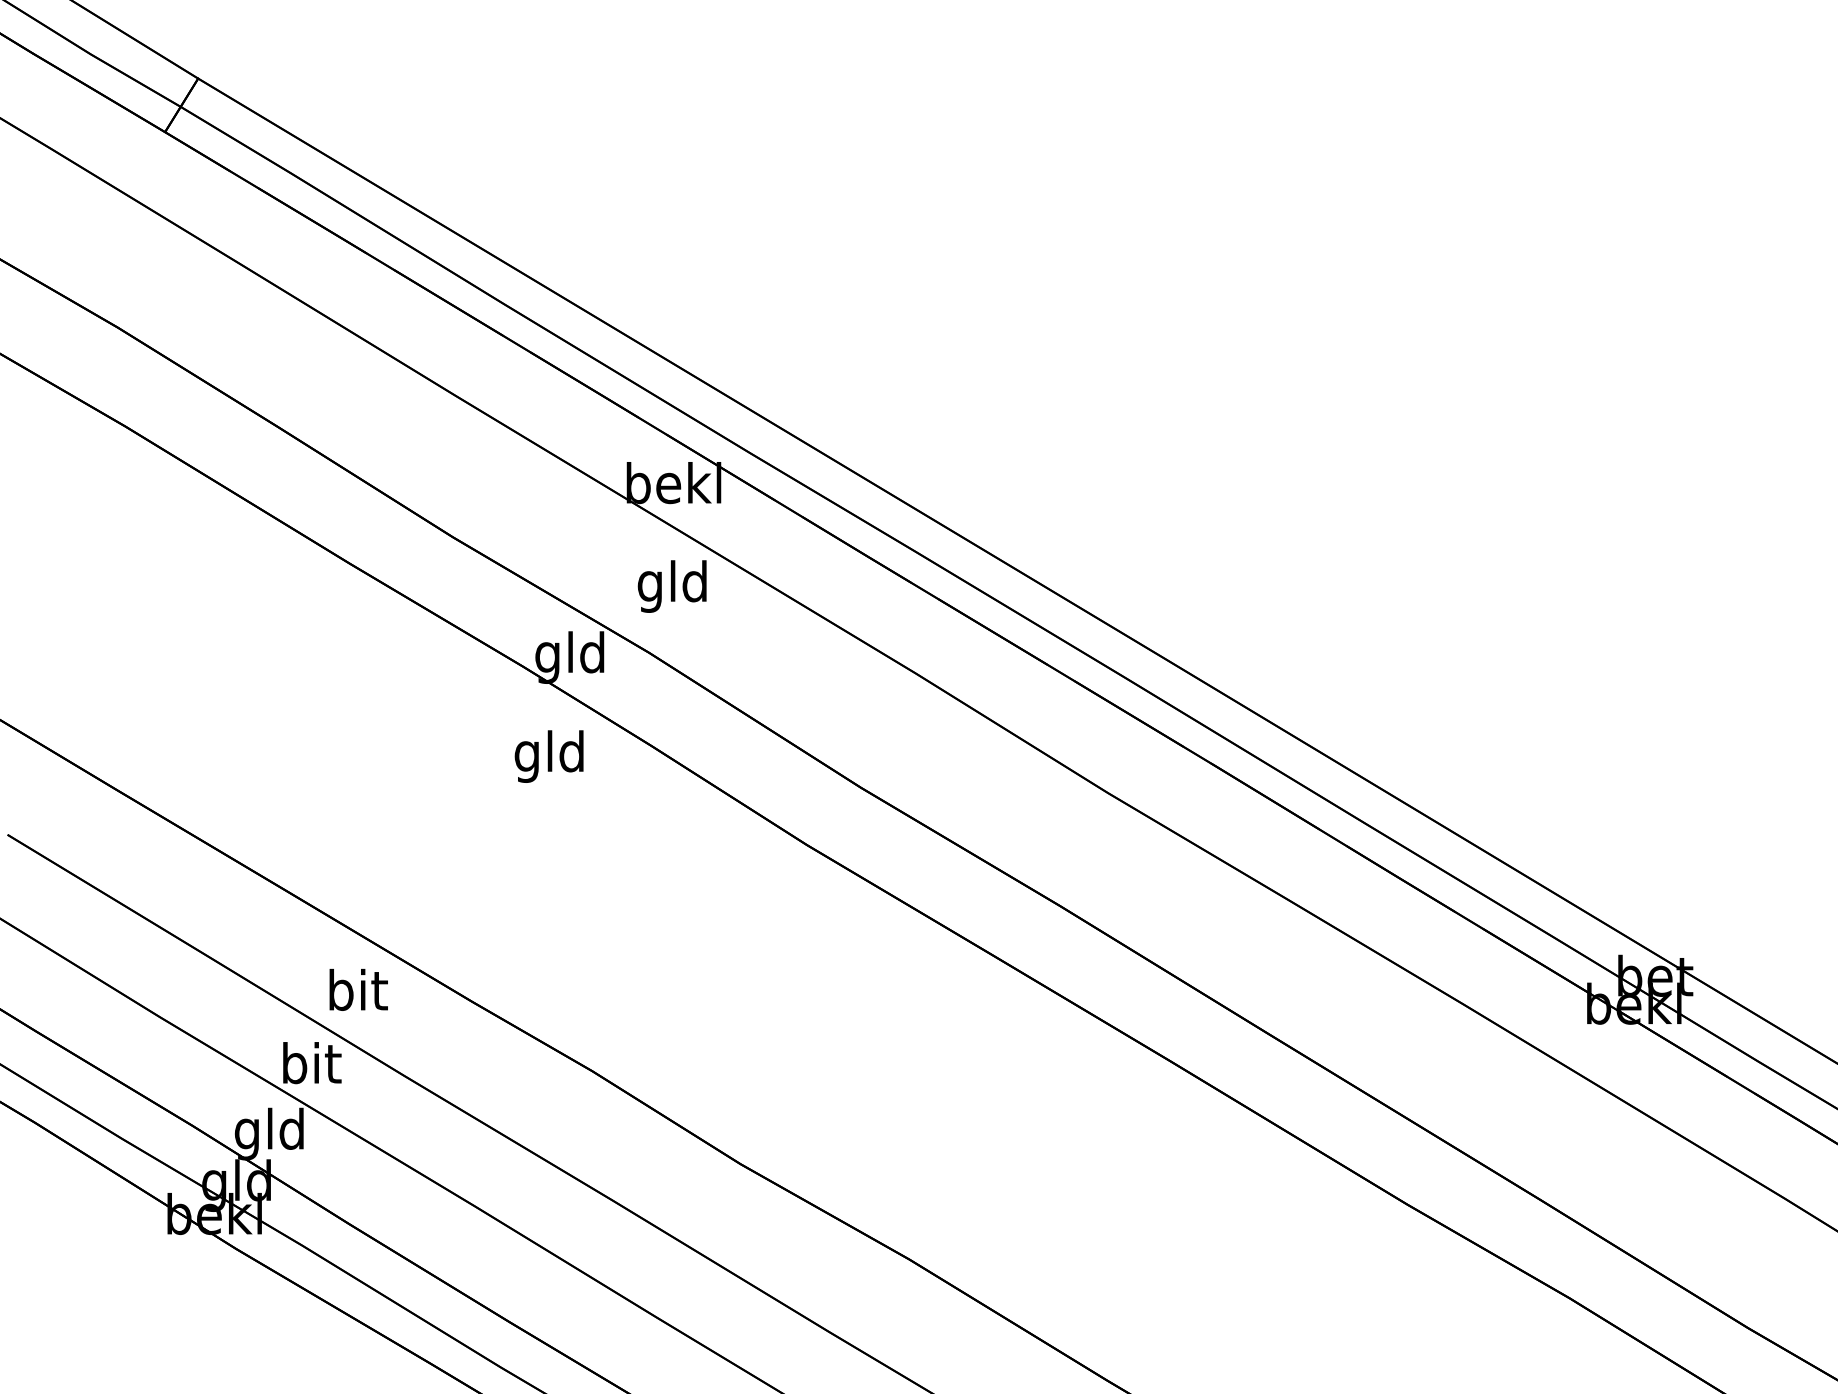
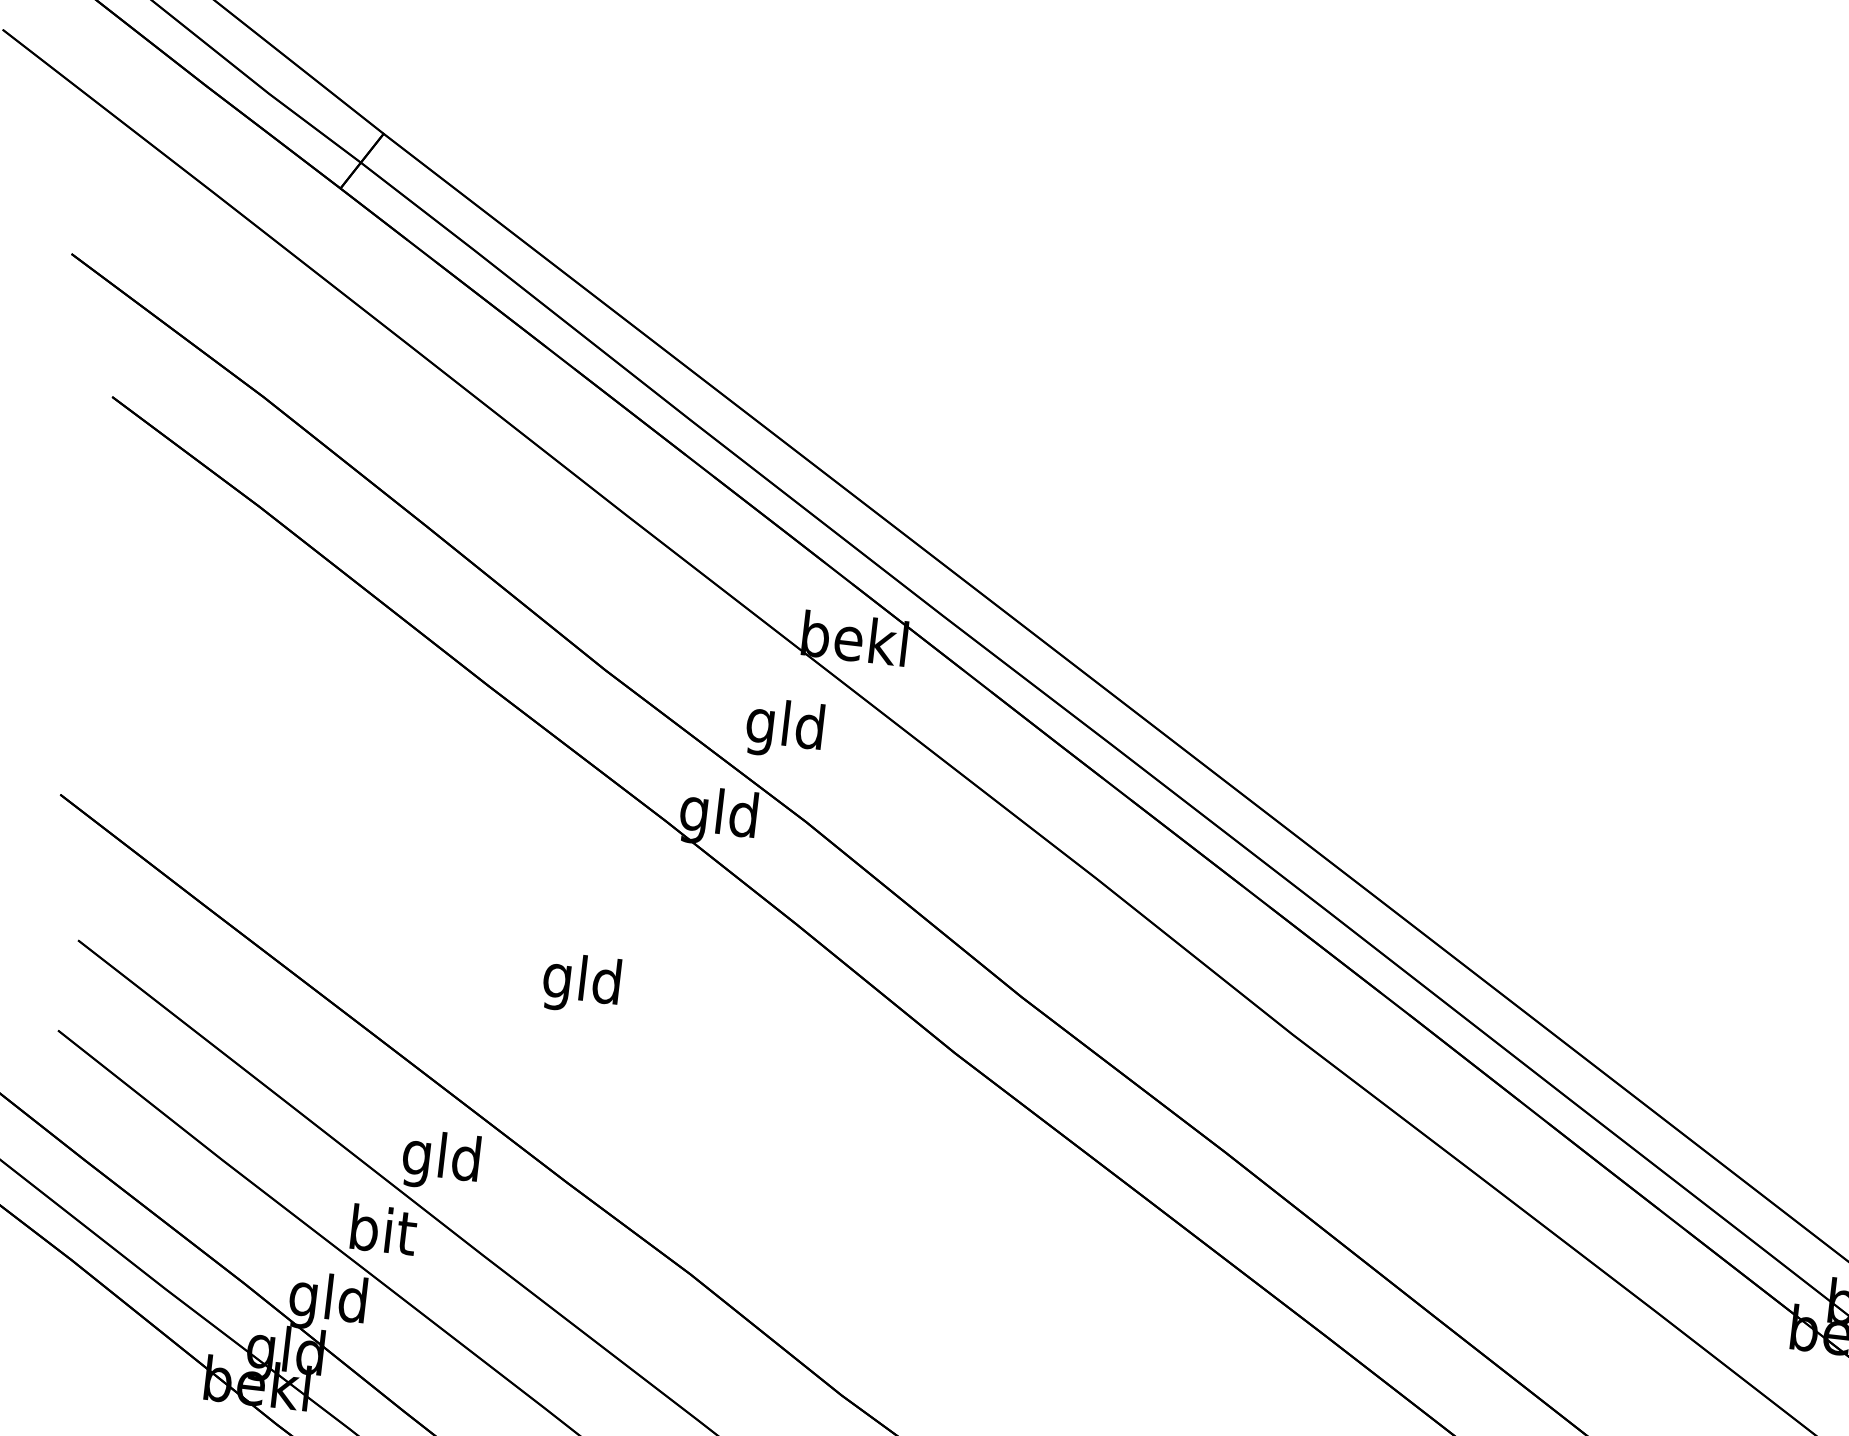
text: (671, 586) -> (783, 728), moved
text: (548, 756) -> (580, 983), moved
text: (356, 994) -> (441, 1160), bit -> gld

